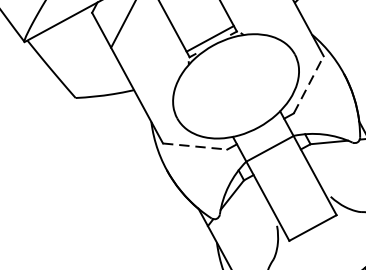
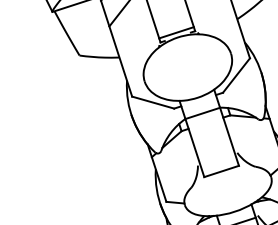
line: (308, 84) -> (236, 75), dashed -> solid
line: (195, 146) -> (153, 102), dashed -> solid

